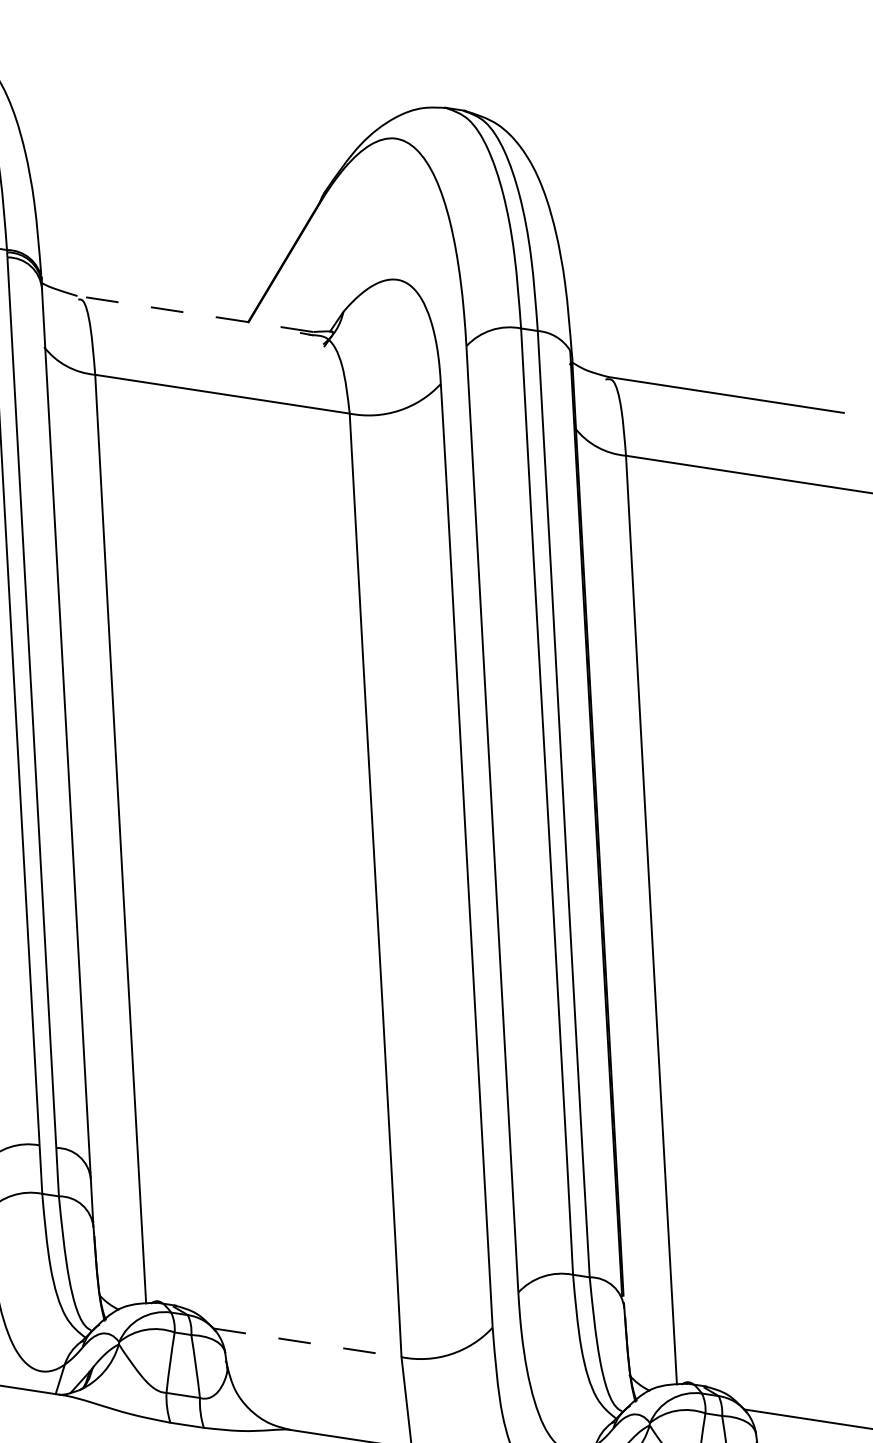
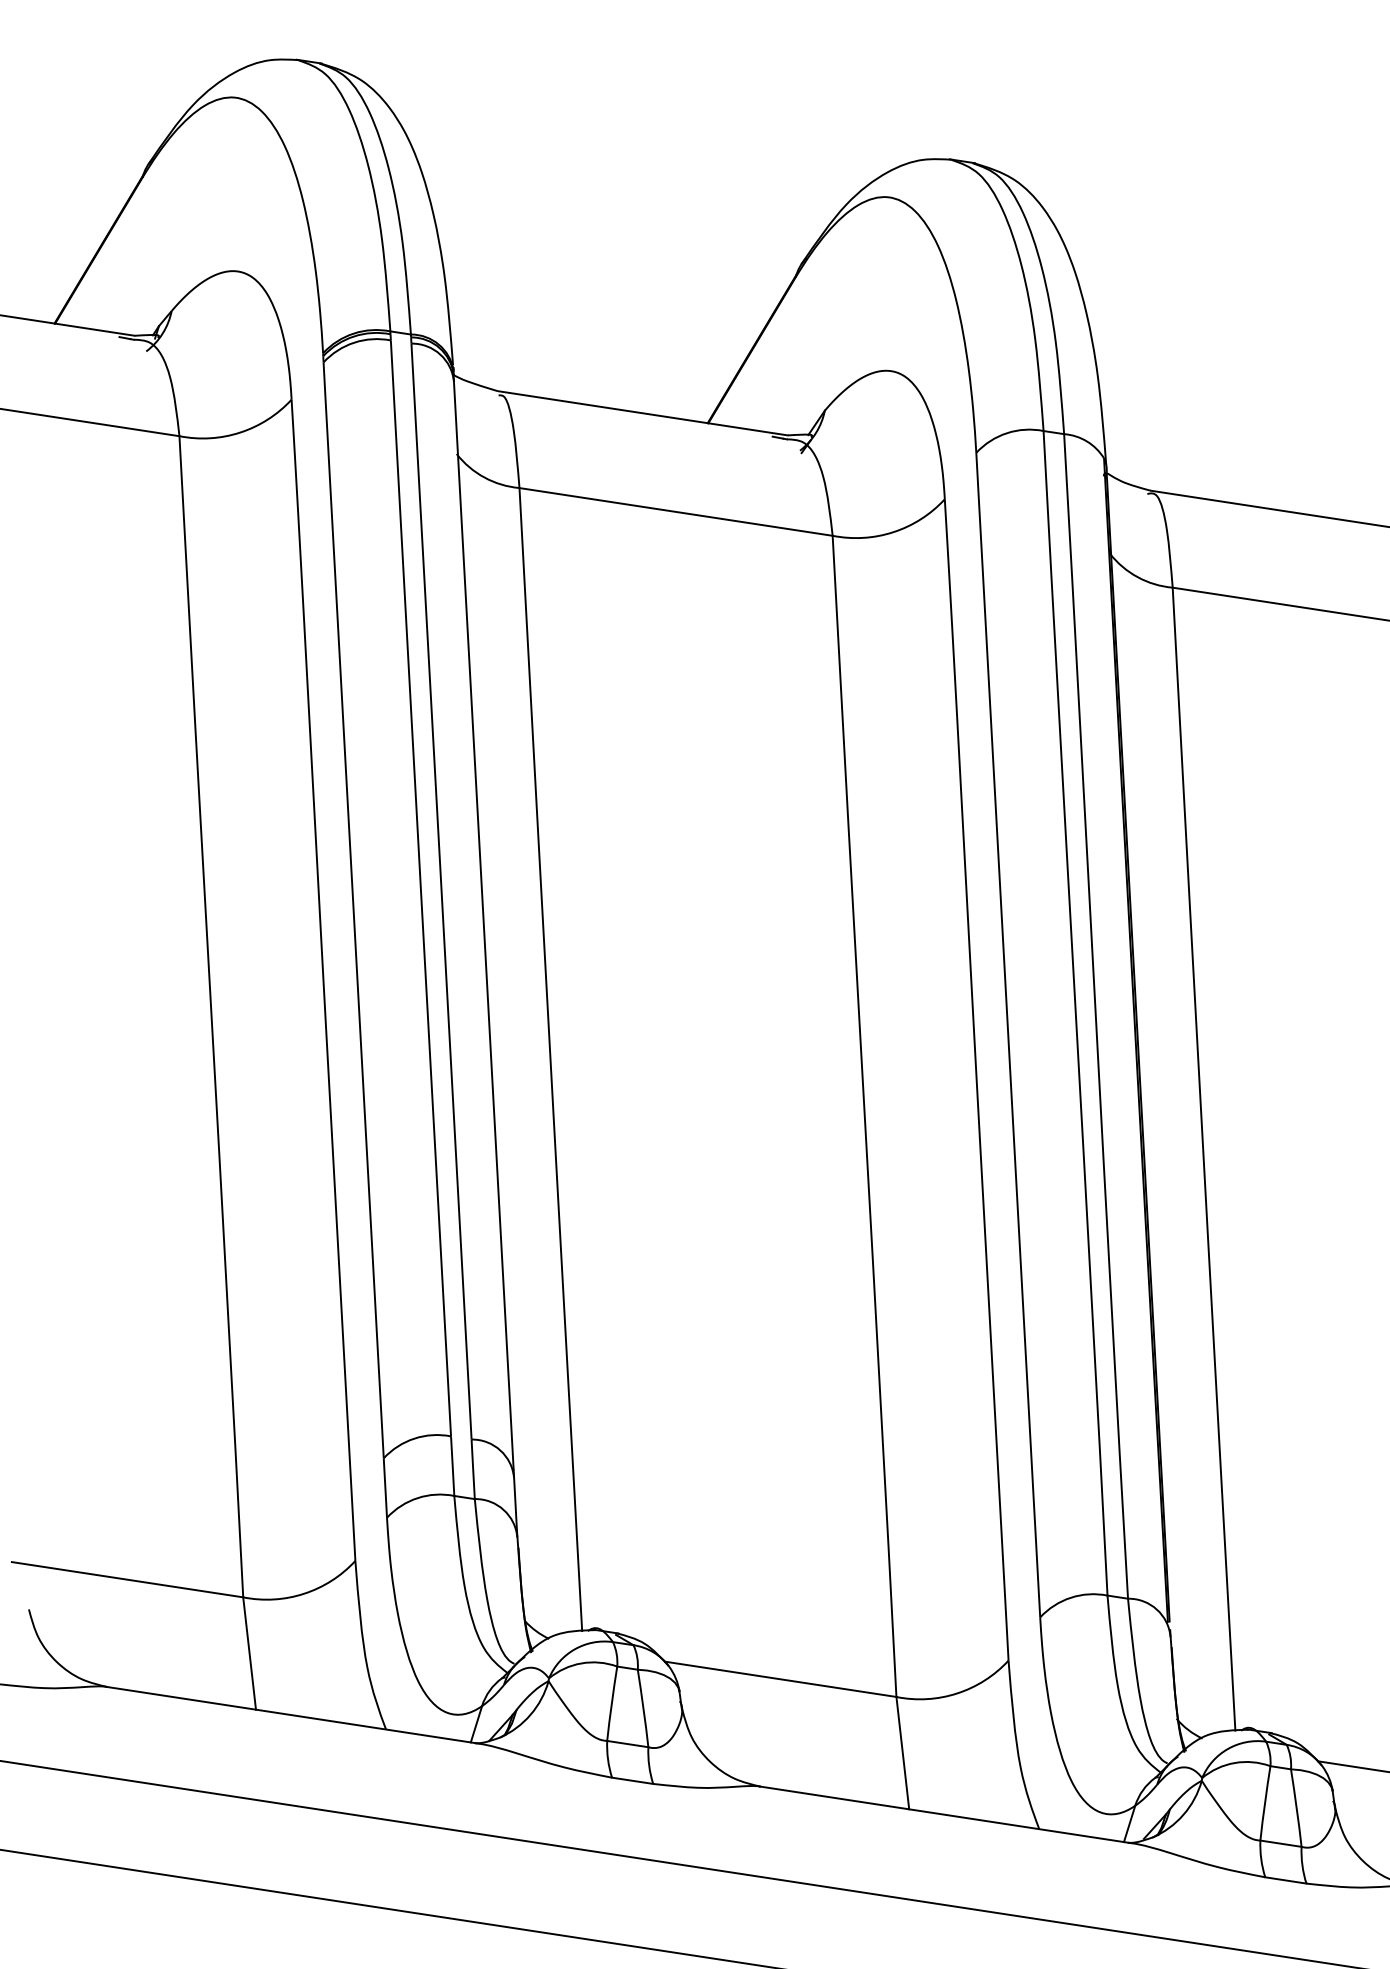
line: (195, 314) -> (642, 413), dashed -> solid
line: (308, 1342) -> (781, 1679), dashed -> solid

